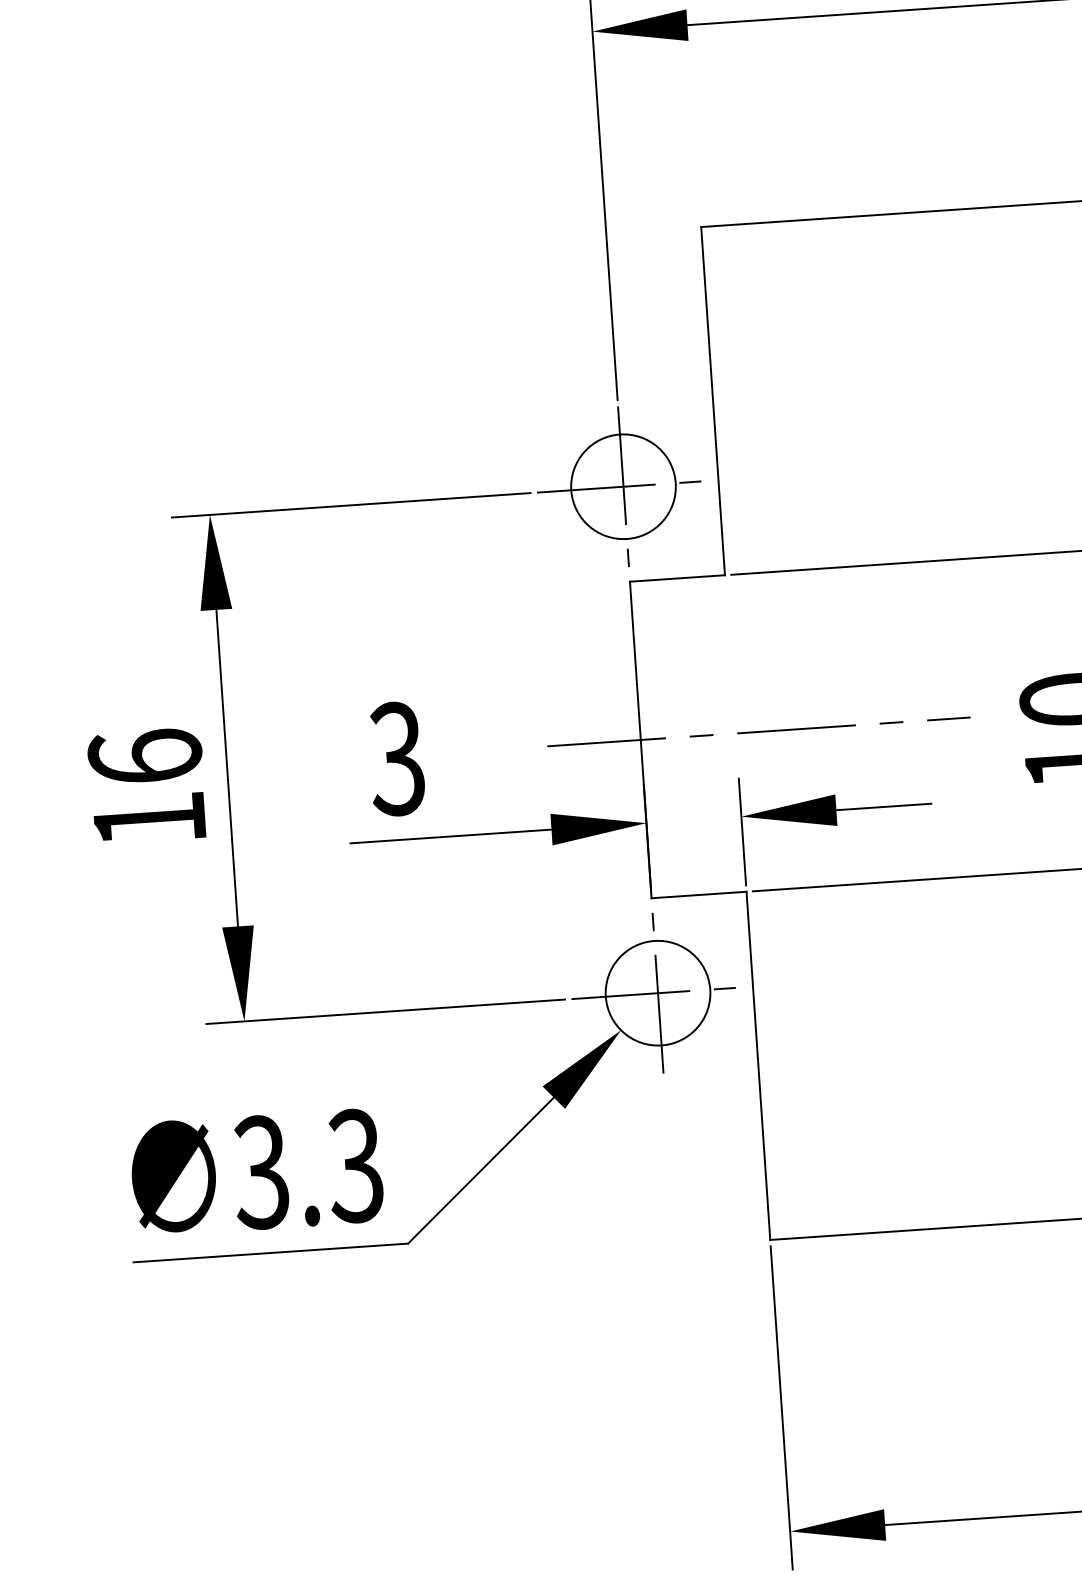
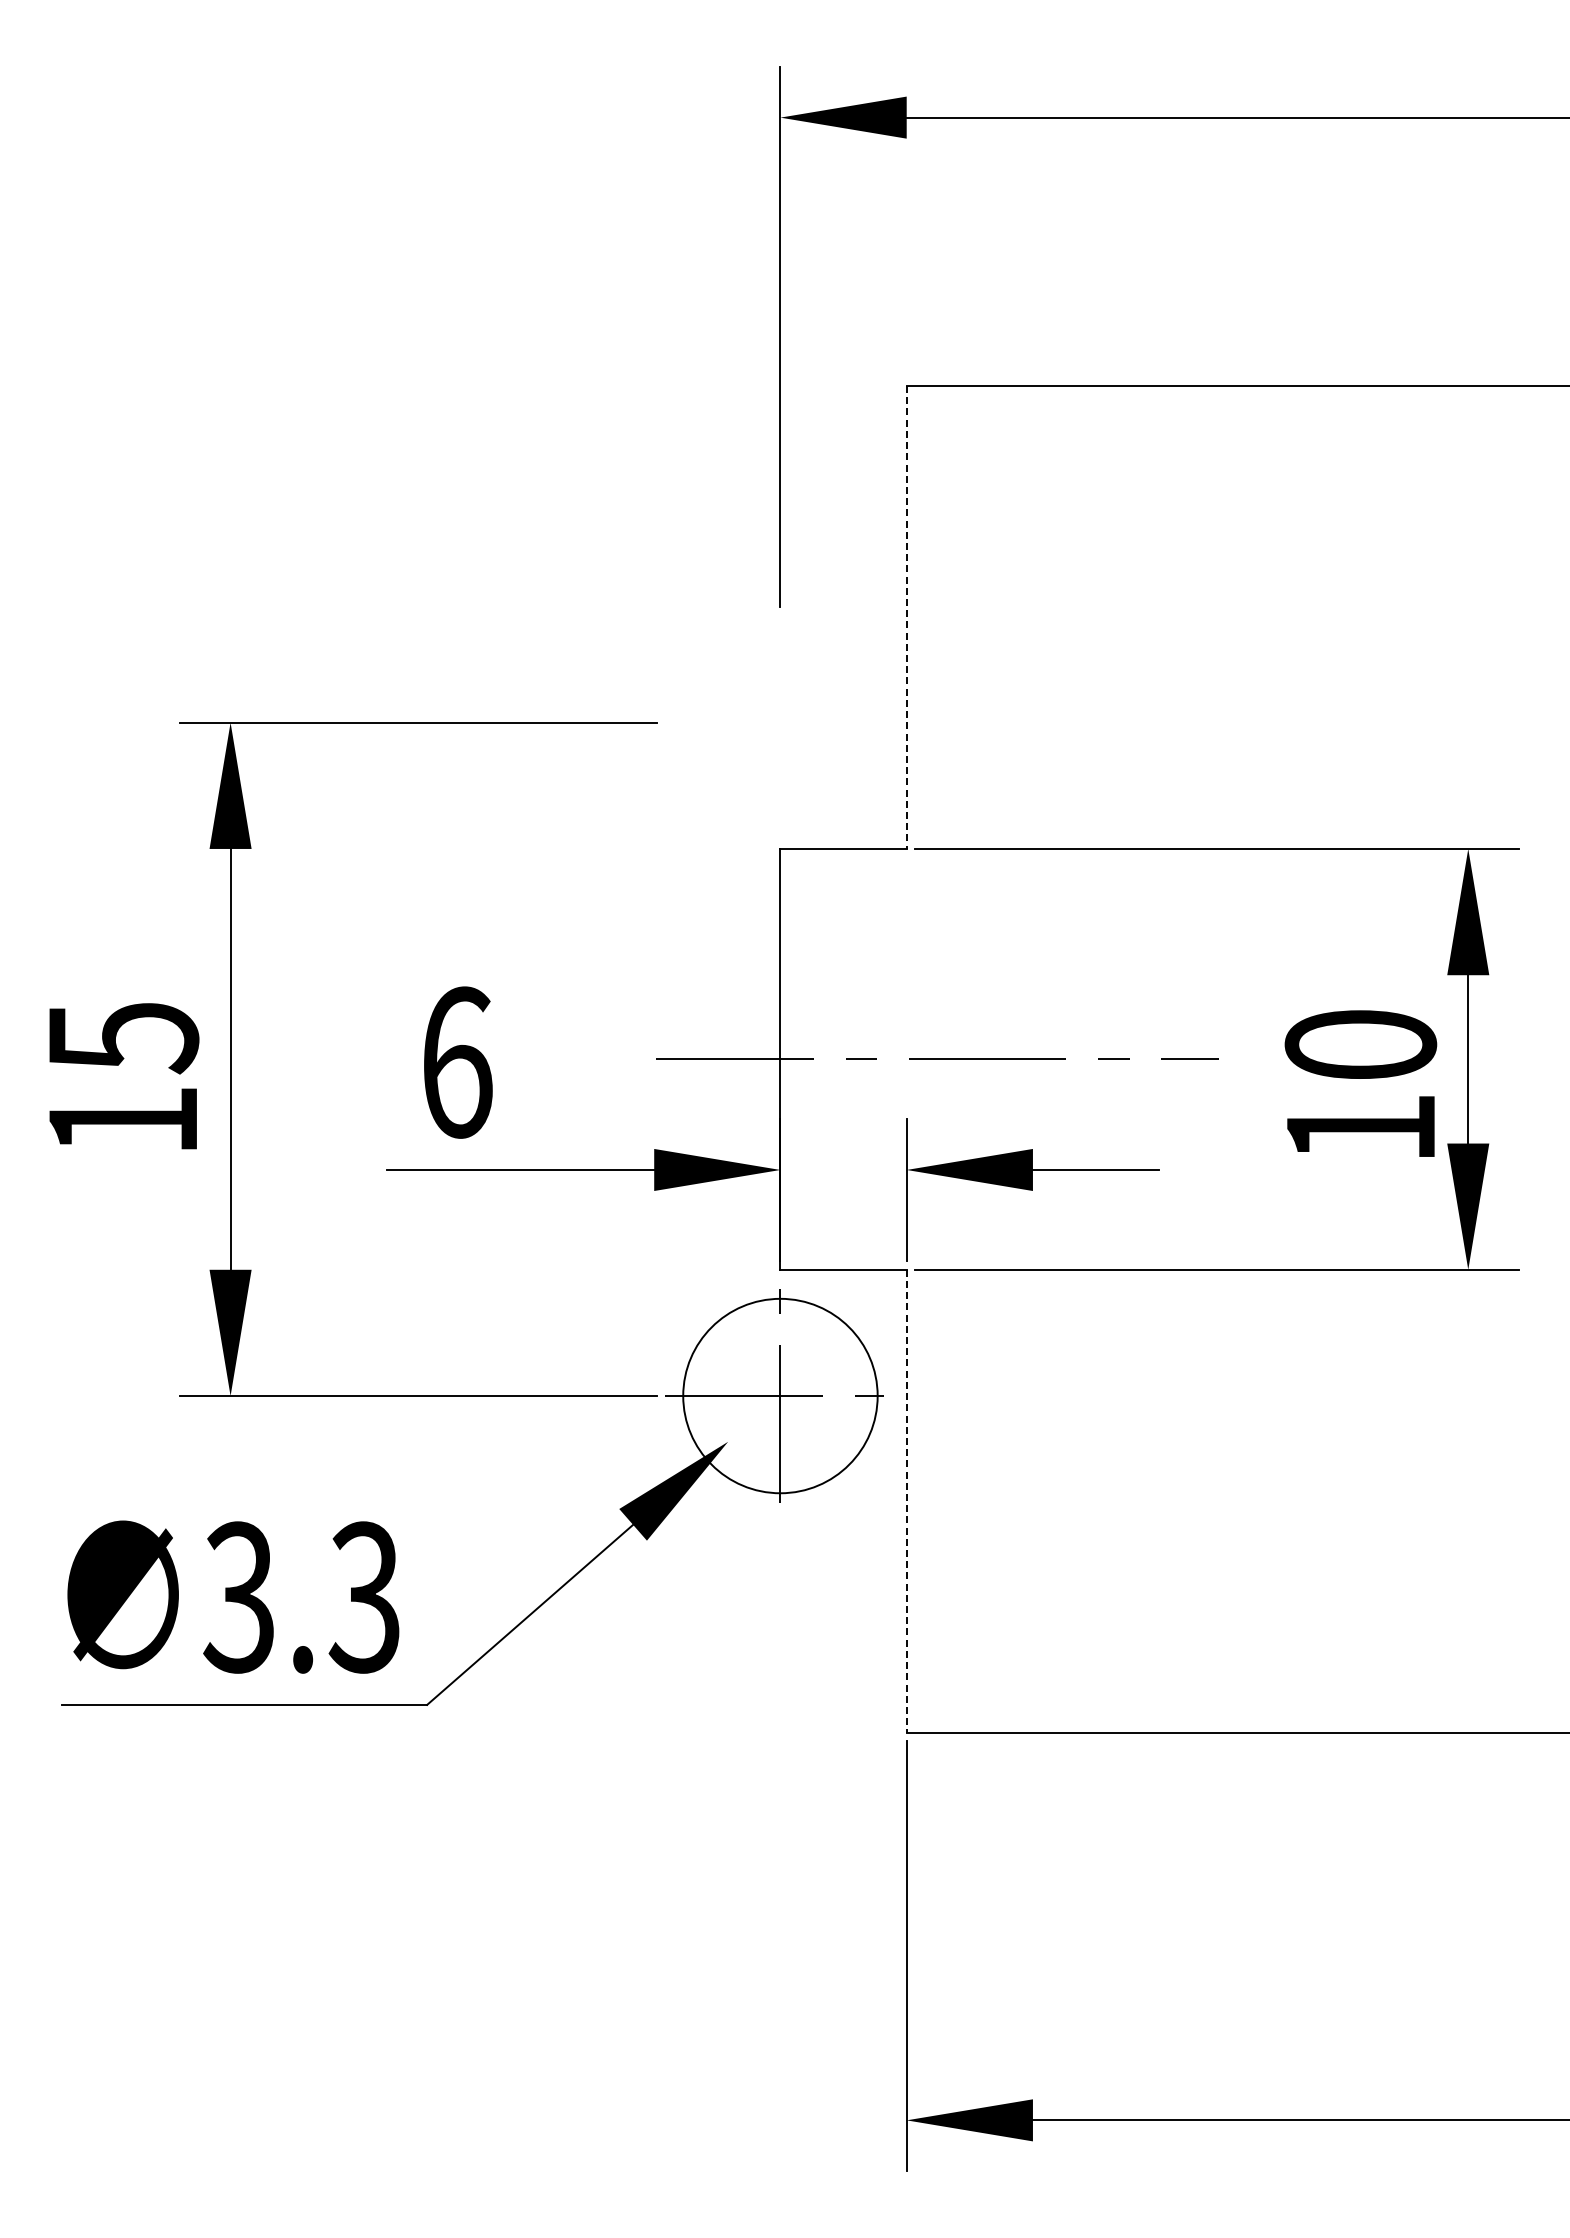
line: (712, 401) -> (906, 618), solid -> dashed
part: (619, 486) -> (774, 722), removed
text: (145, 757) -> (123, 1037), 16 -> 15
text: (397, 758) -> (456, 1062), 3 -> 6
circle: (658, 992) -> (780, 1395), size x1.4
line: (758, 1066) -> (906, 1501), solid -> dashed

